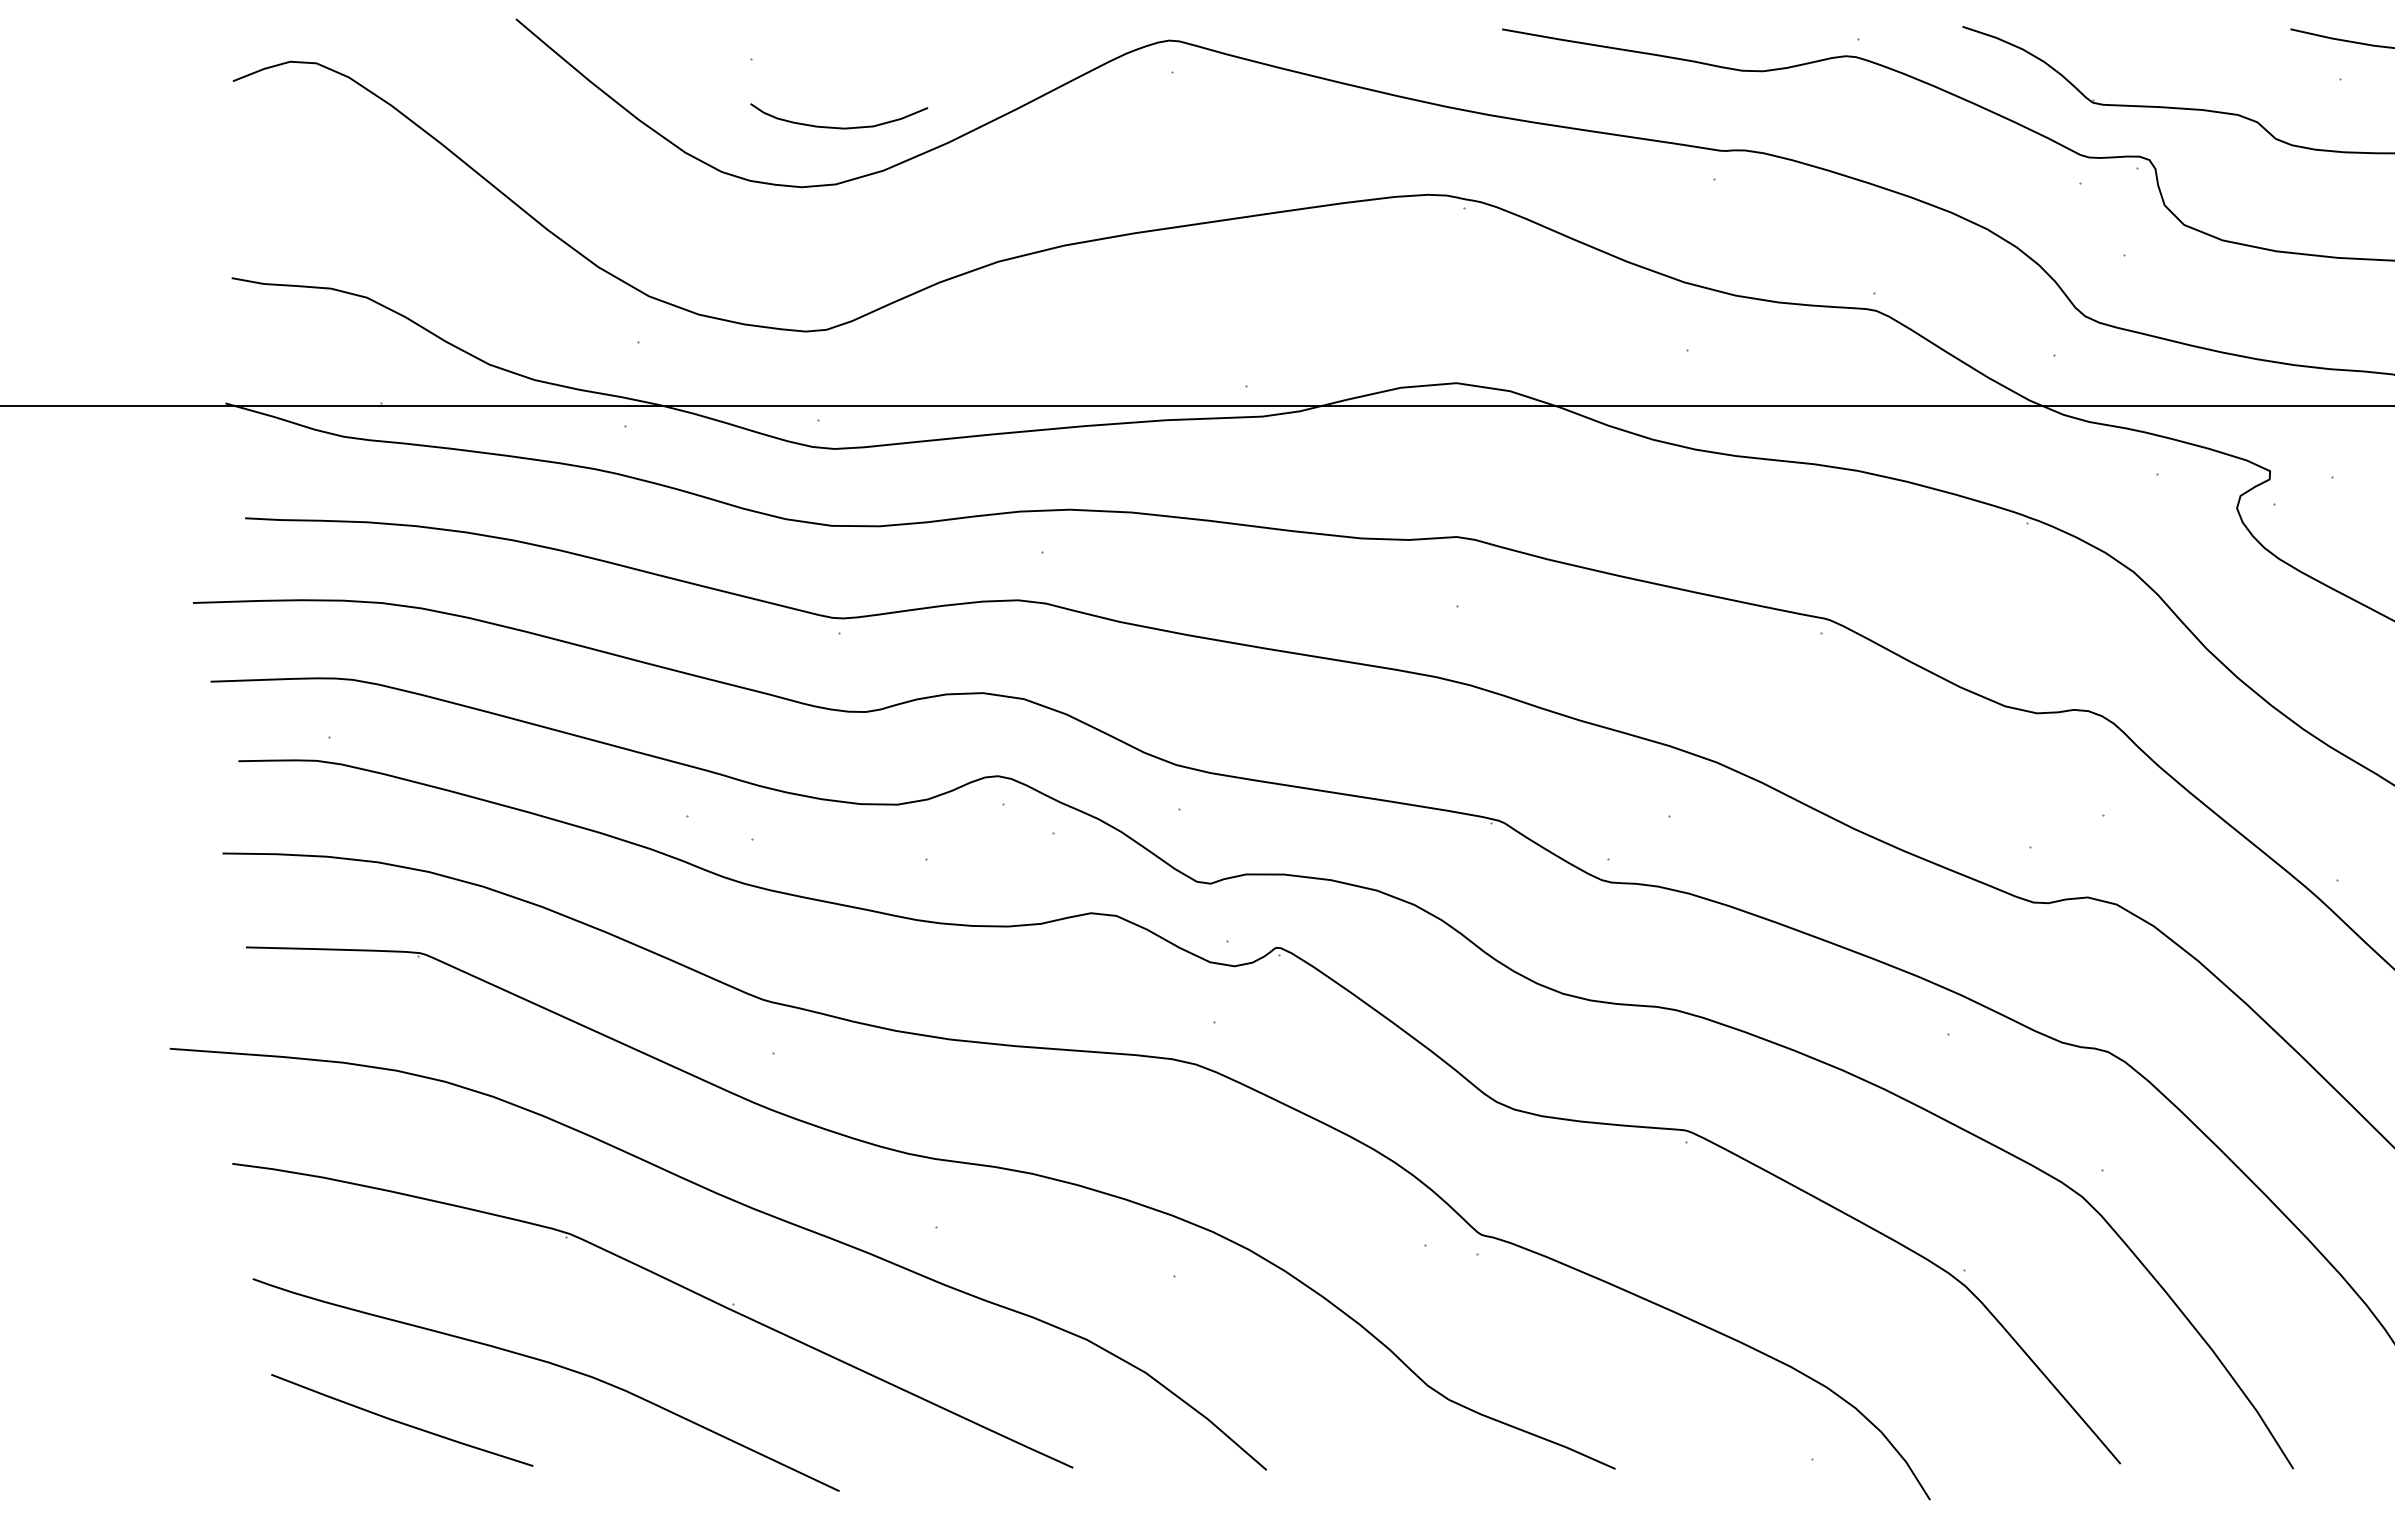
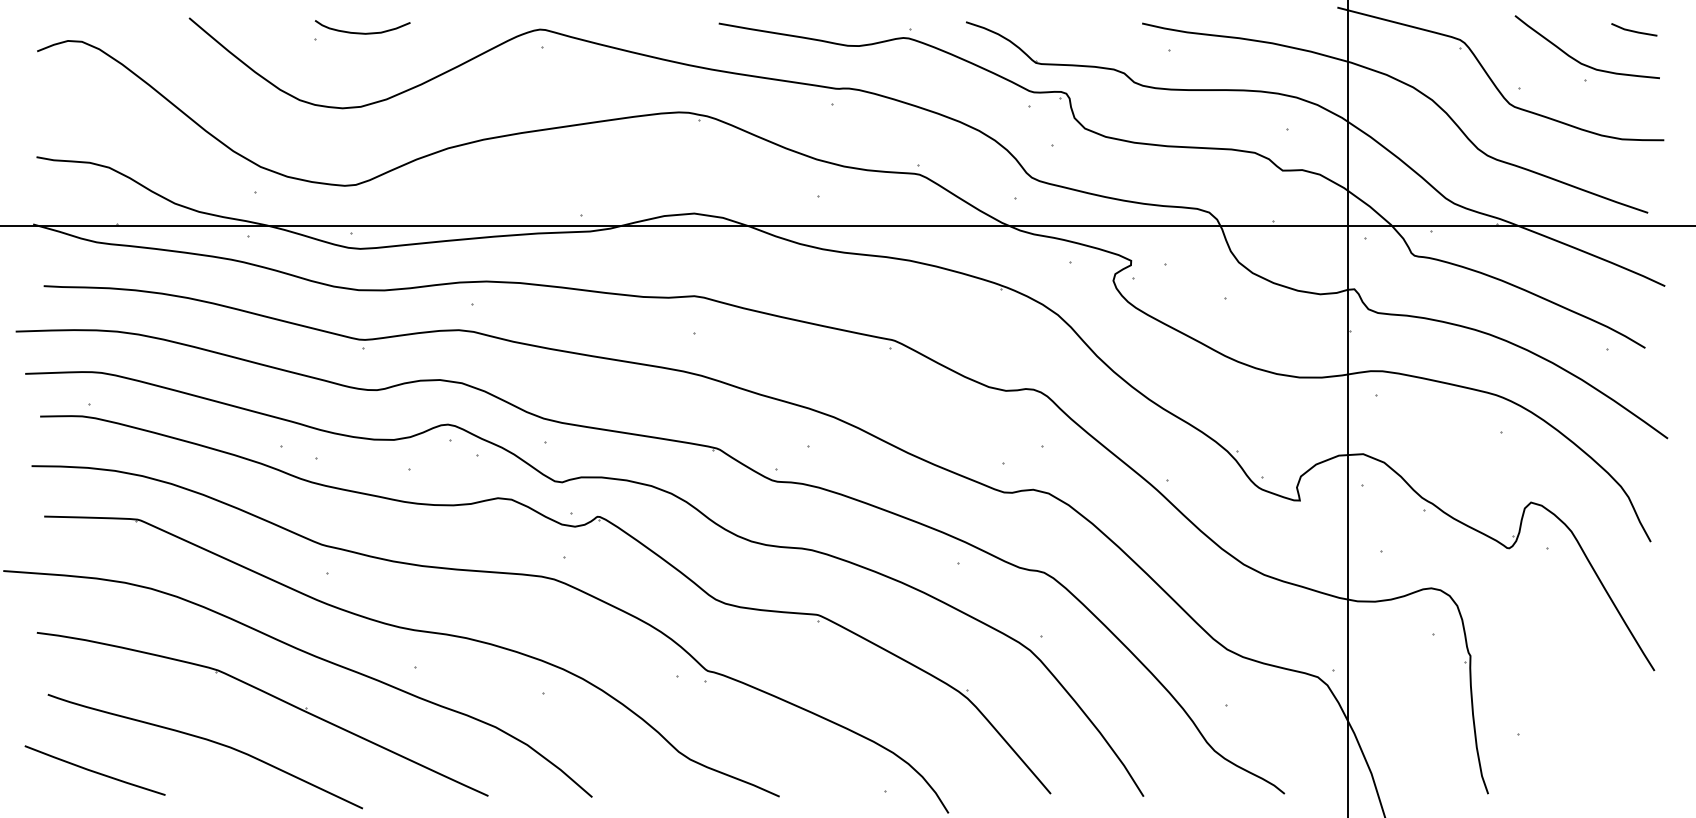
curve: (838, 126) -> (362, 32), moved
line: (399, 1420) -> (93, 770), moved

